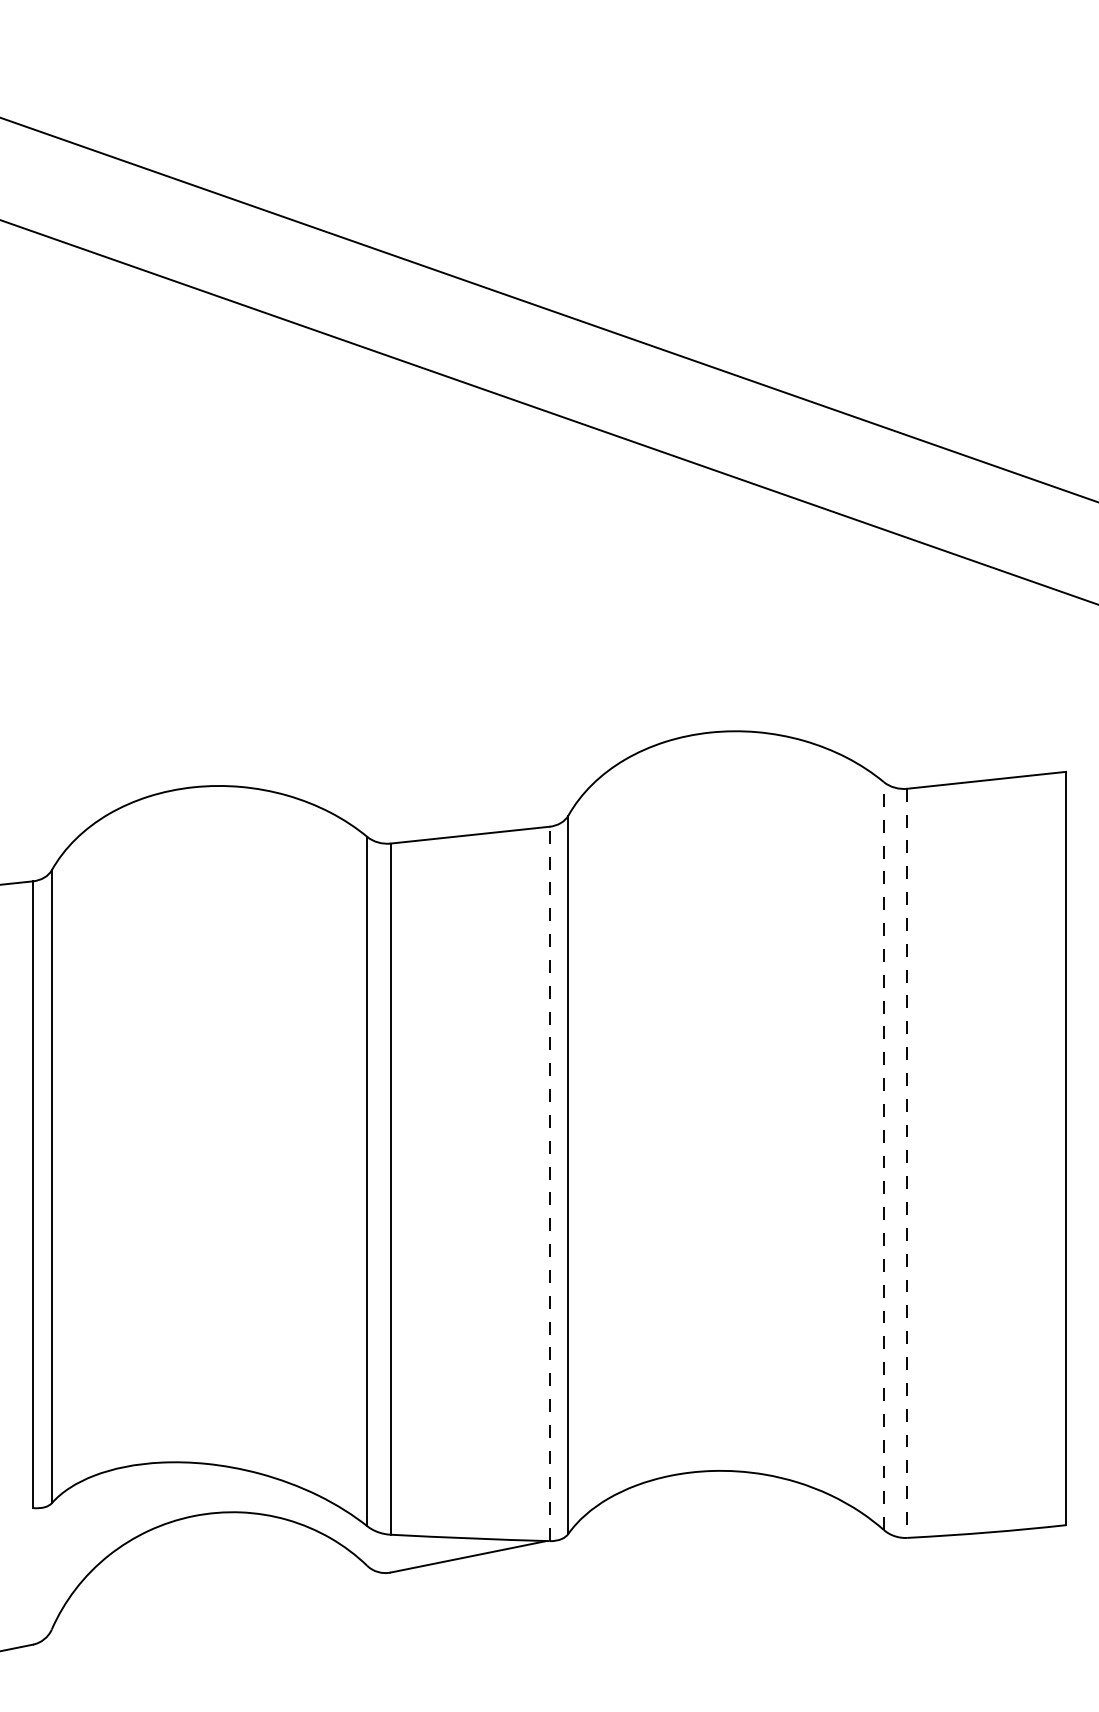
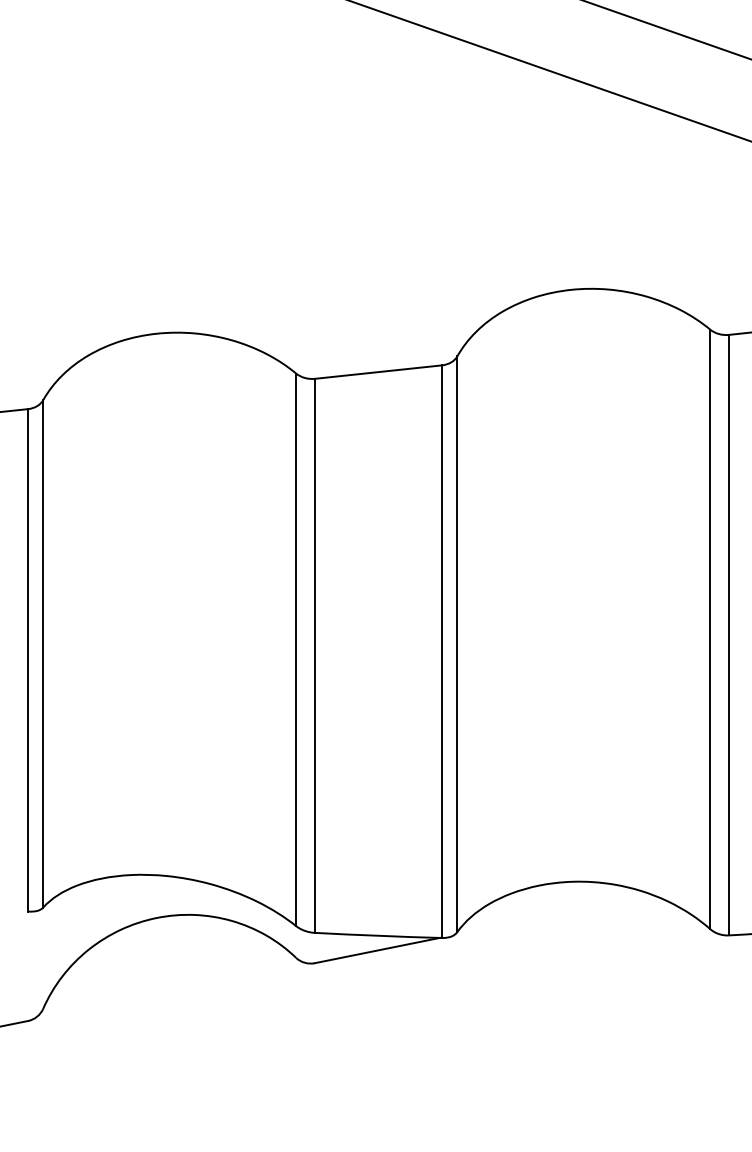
line: (883, 1156) -> (709, 629), dashed -> solid
line: (907, 1163) -> (729, 635), dashed -> solid
line: (549, 1183) -> (442, 651), dashed -> solid

